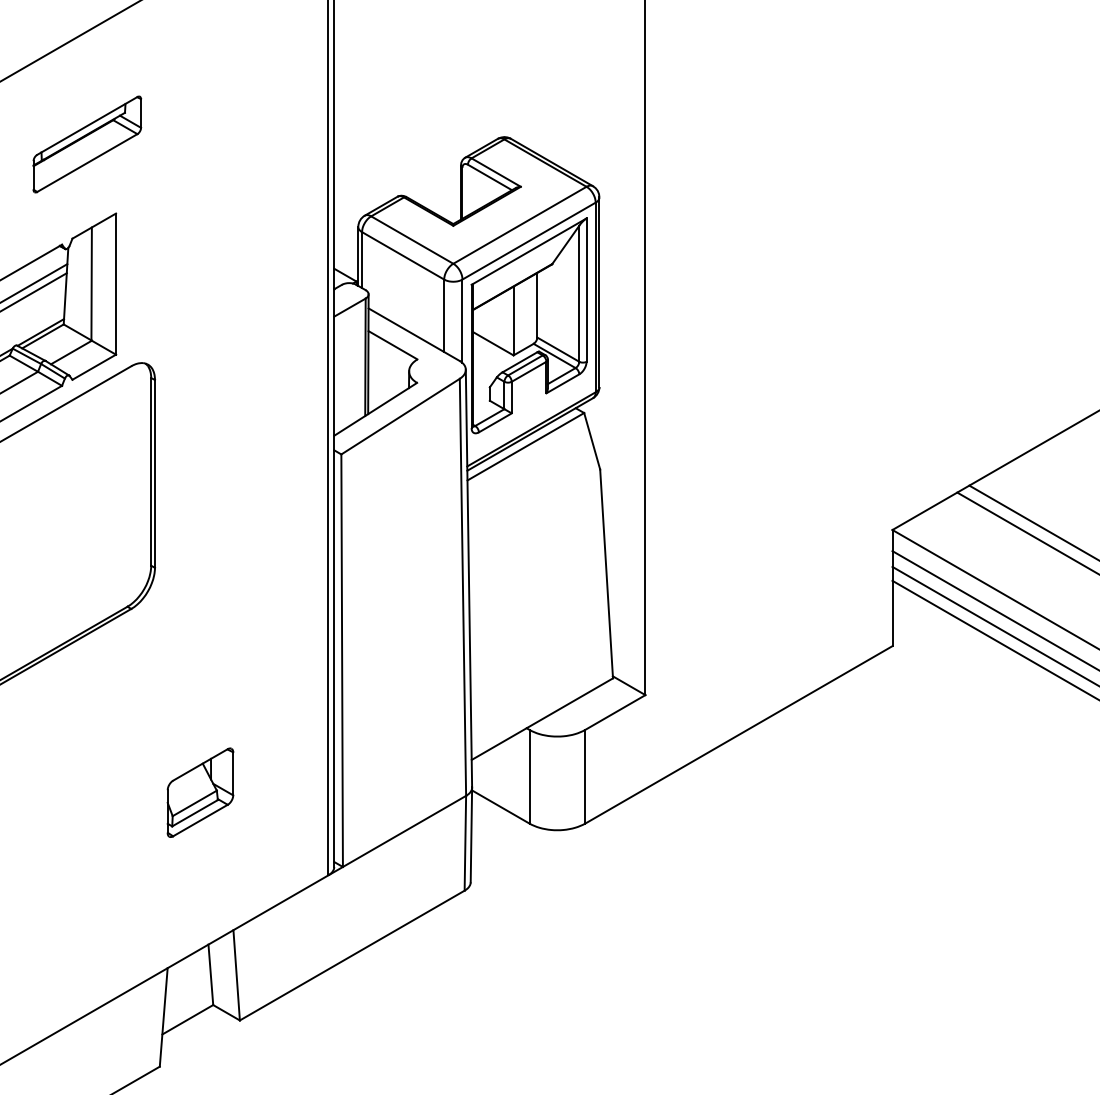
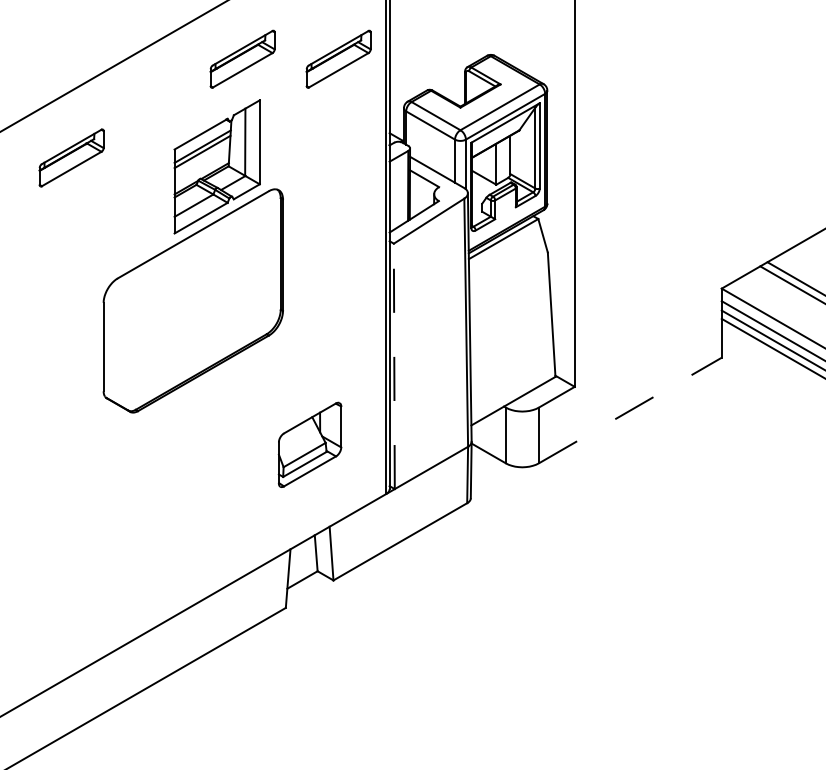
part: (248, 143) -> (338, 58), added
line: (342, 660) -> (394, 366), solid -> dashed
line: (739, 734) -> (630, 410), solid -> dashed
part: (199, 791) -> (309, 444), size x1.6

